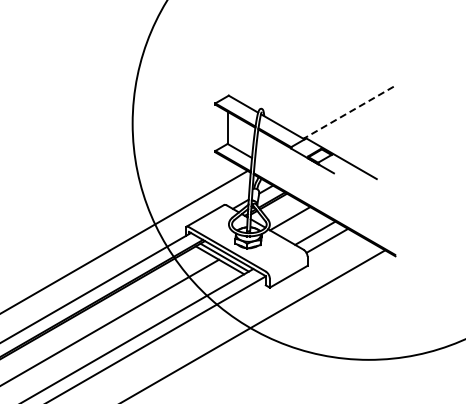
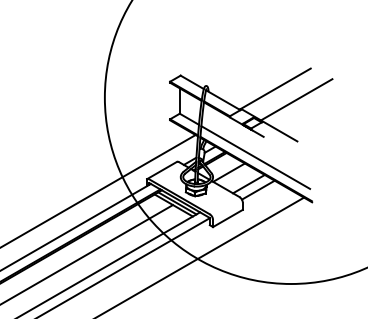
line: (348, 113) -> (275, 89), dashed -> solid
line: (375, 126) -> (296, 99), added
line: (323, 199) -> (255, 157), added

